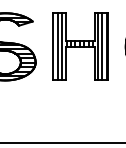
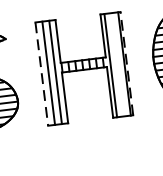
line: (53, 46) -> (42, 73), solid -> dashed
line: (102, 46) -> (117, 64), removed
line: (108, 46) -> (126, 63), solid -> dashed

